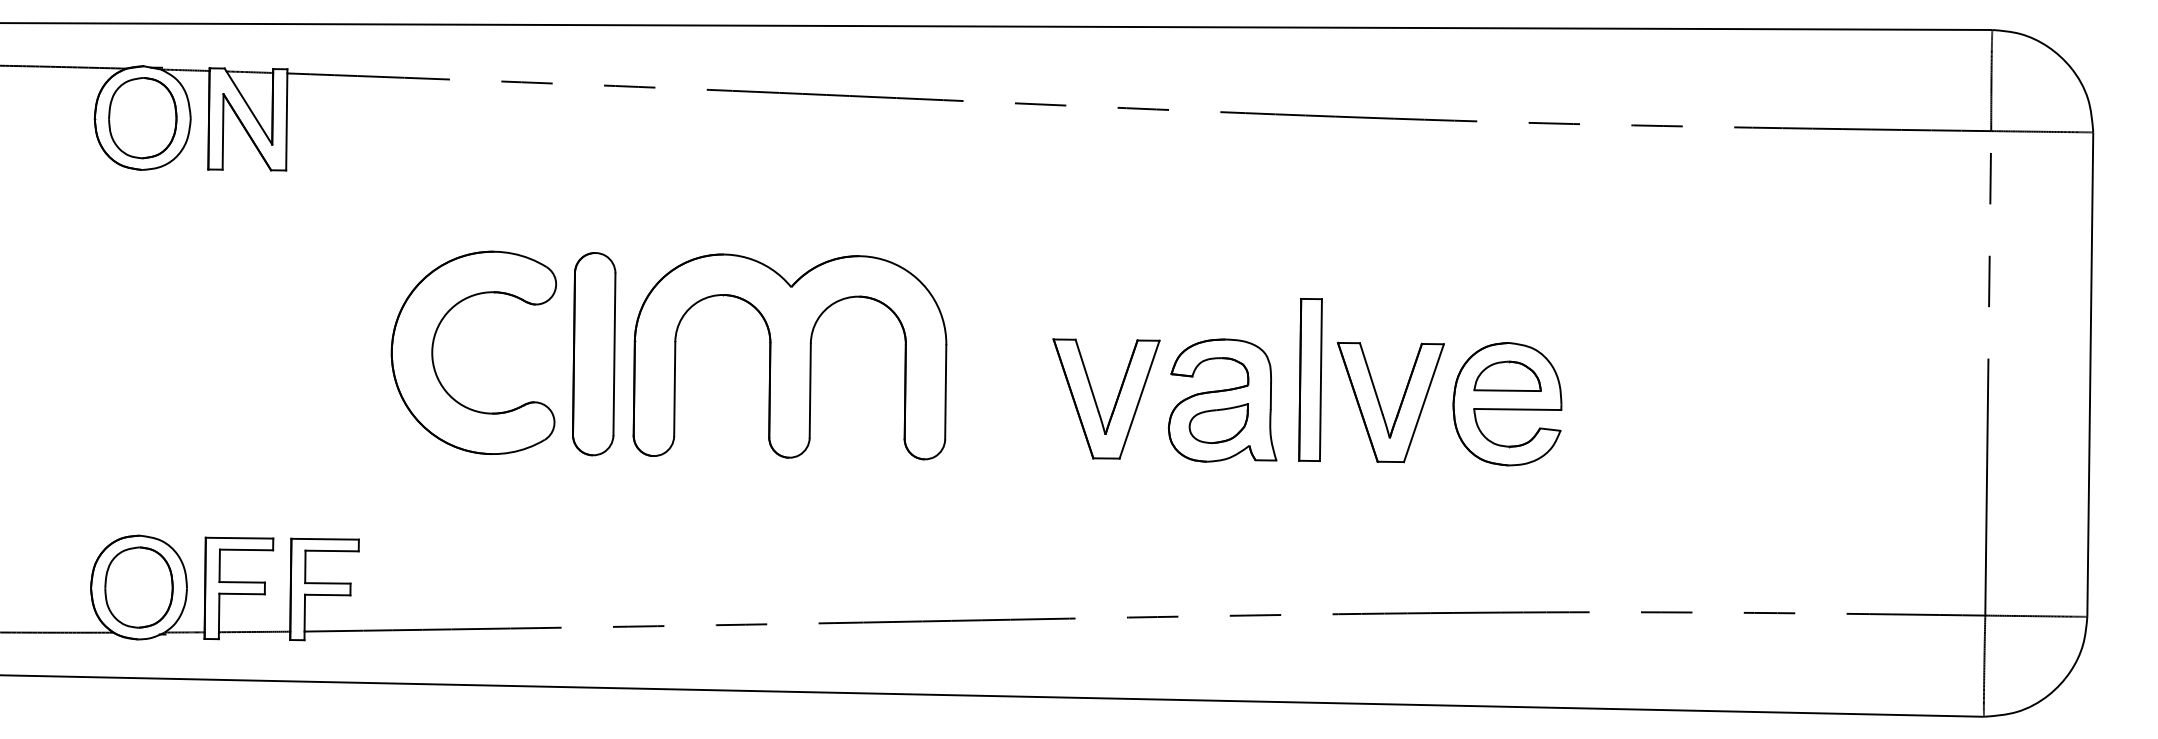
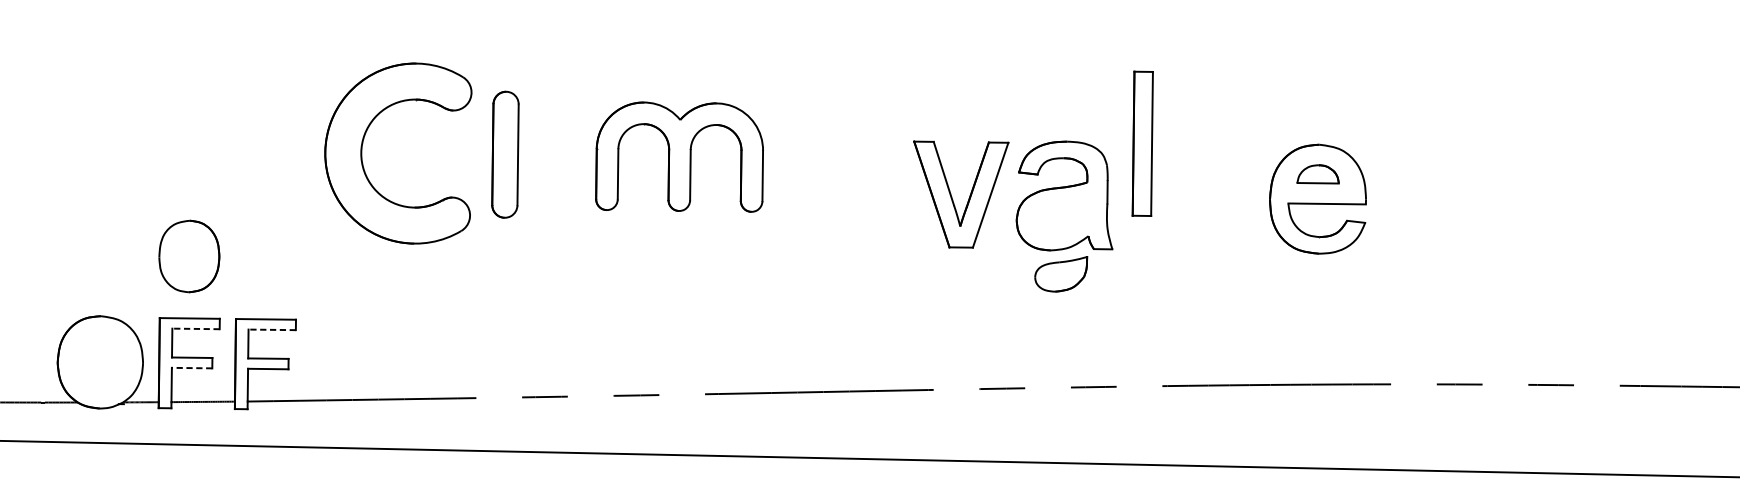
part: (594, 354) -> (505, 154), size x0.7
part: (789, 356) -> (679, 156), size x0.6
part: (1507, 375) -> (1318, 173), size x0.7
part: (1310, 379) -> (1142, 143), moved
part: (1399, 405) -> (1221, 200), removed
part: (1218, 423) -> (1060, 274), moved
line: (246, 549) -> (196, 328), solid -> dashed
line: (332, 551) -> (272, 330), solid -> dashed
part: (138, 587) -> (188, 256), moved
line: (242, 594) -> (192, 368), solid -> dashed

